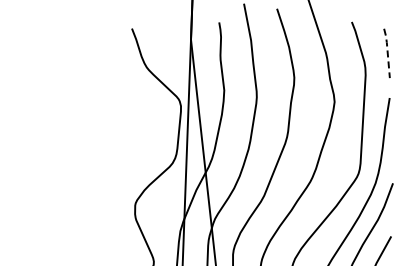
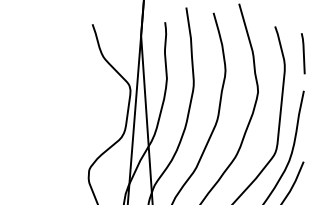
line: (387, 52) -> (303, 53), dashed -> solid

